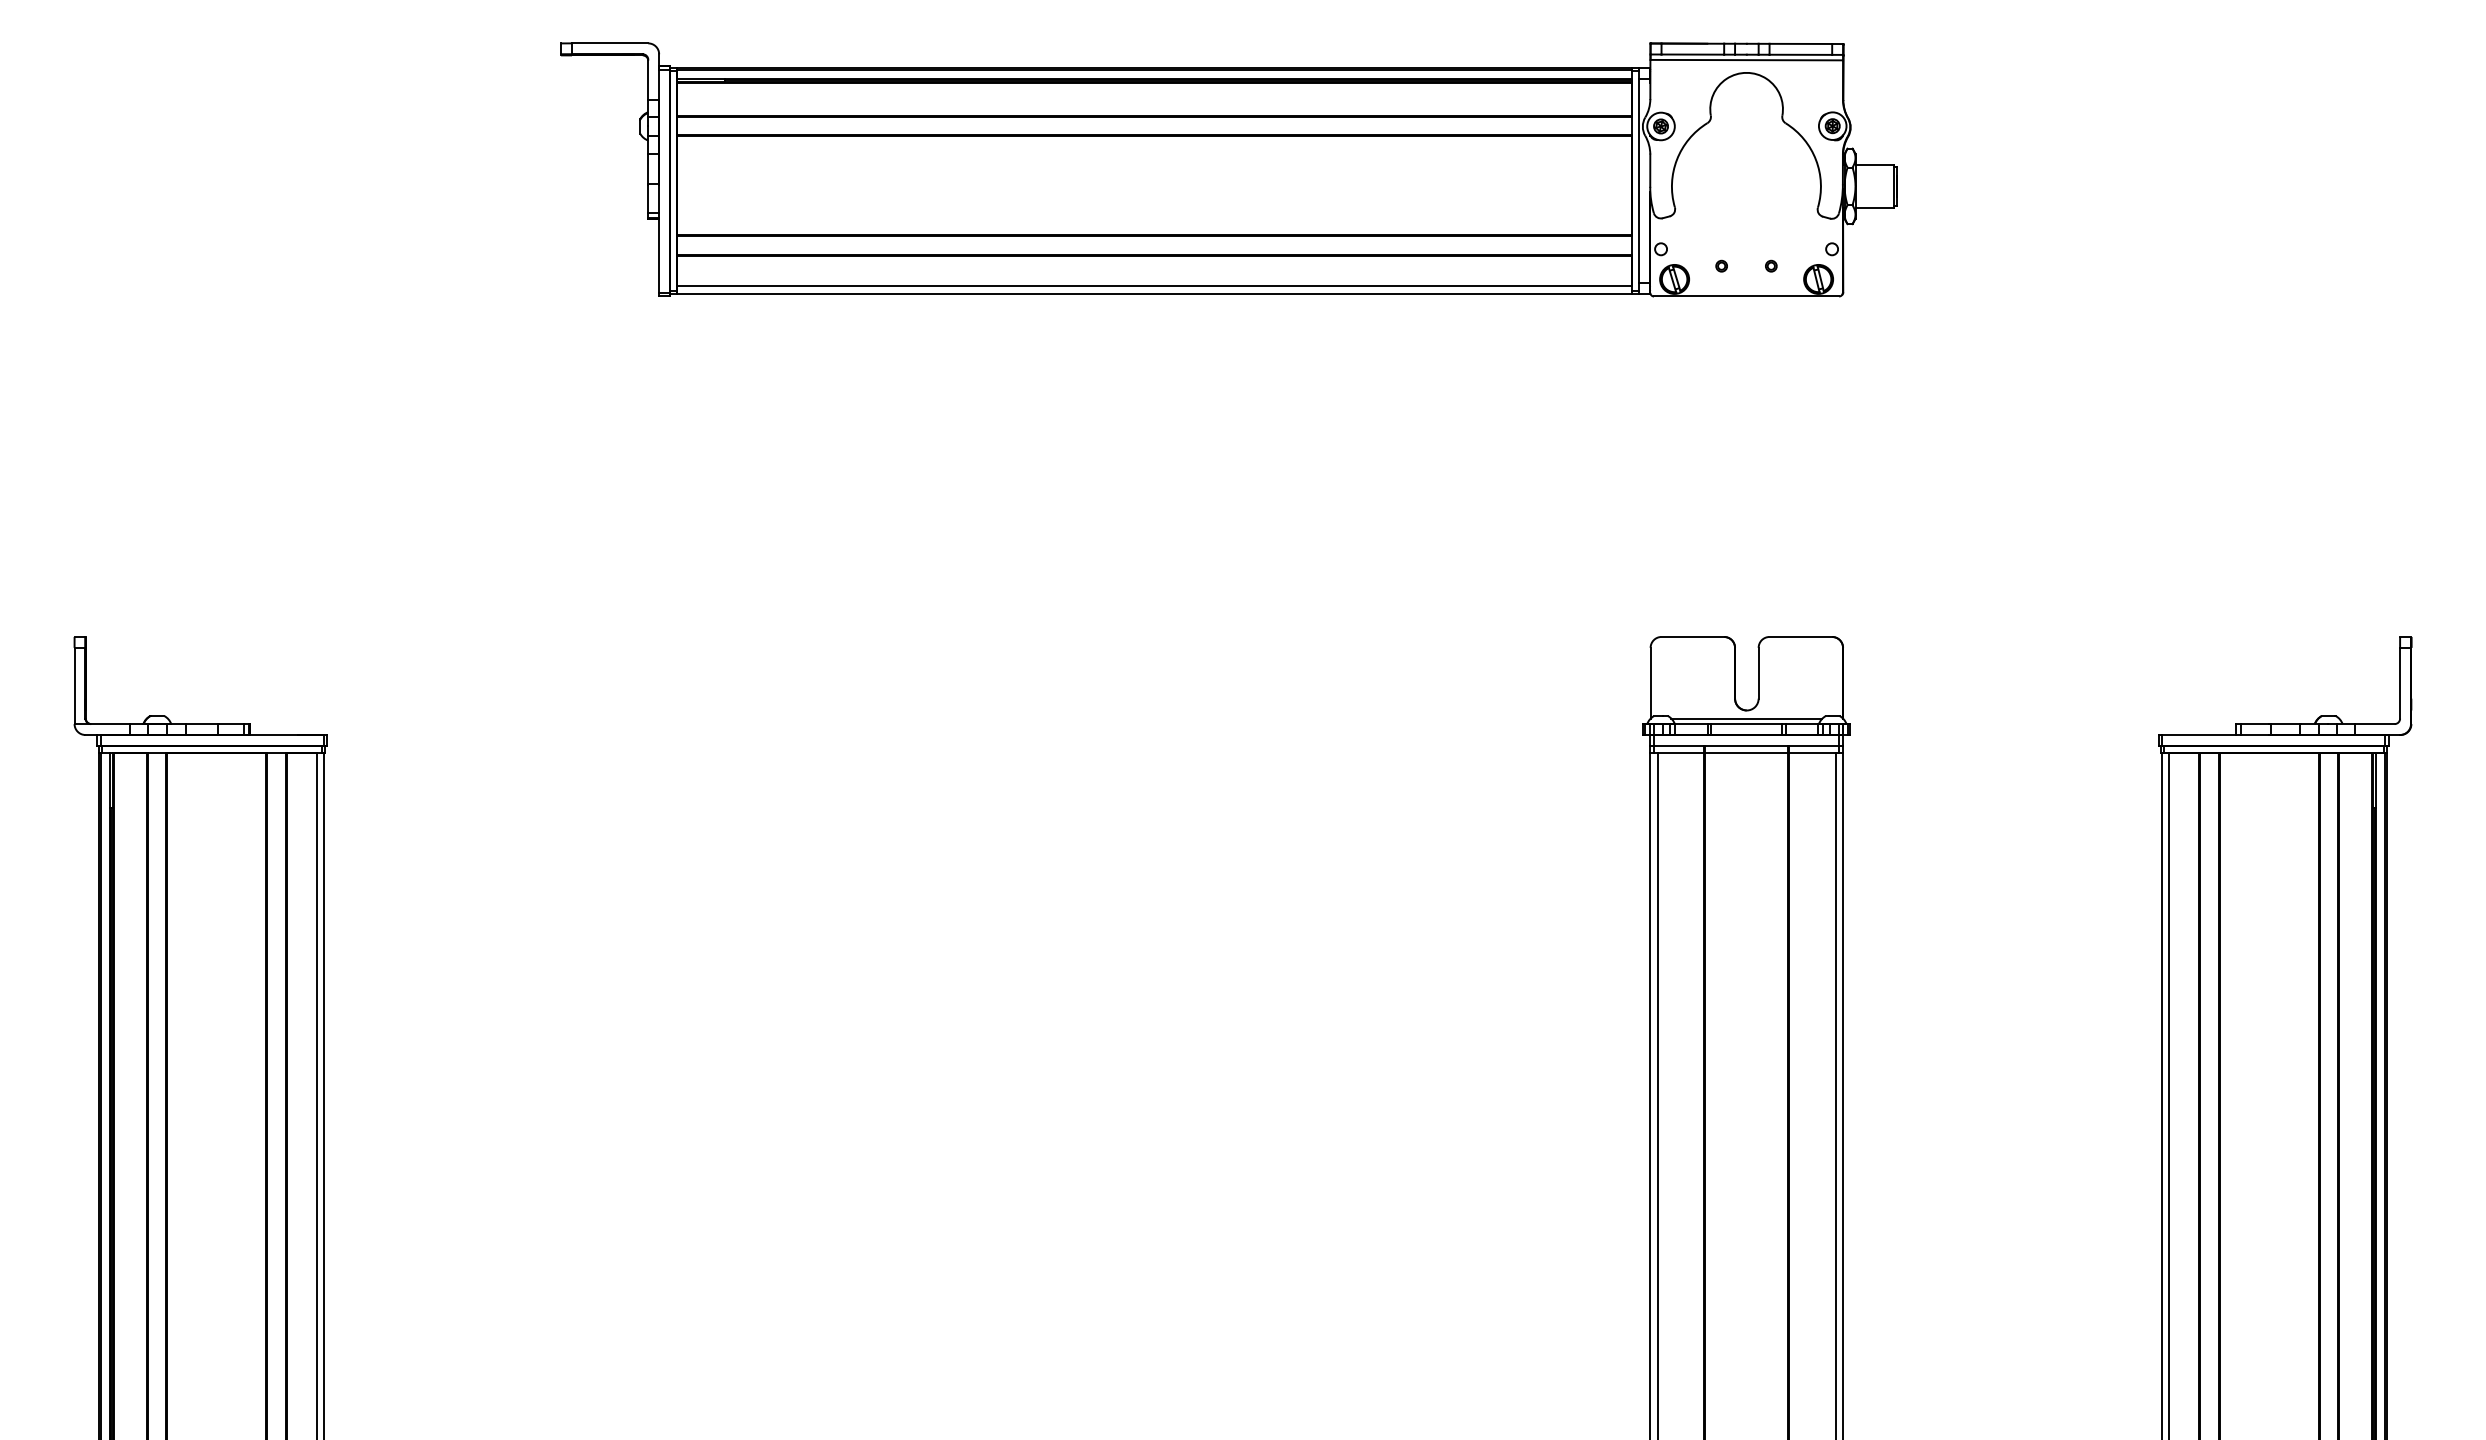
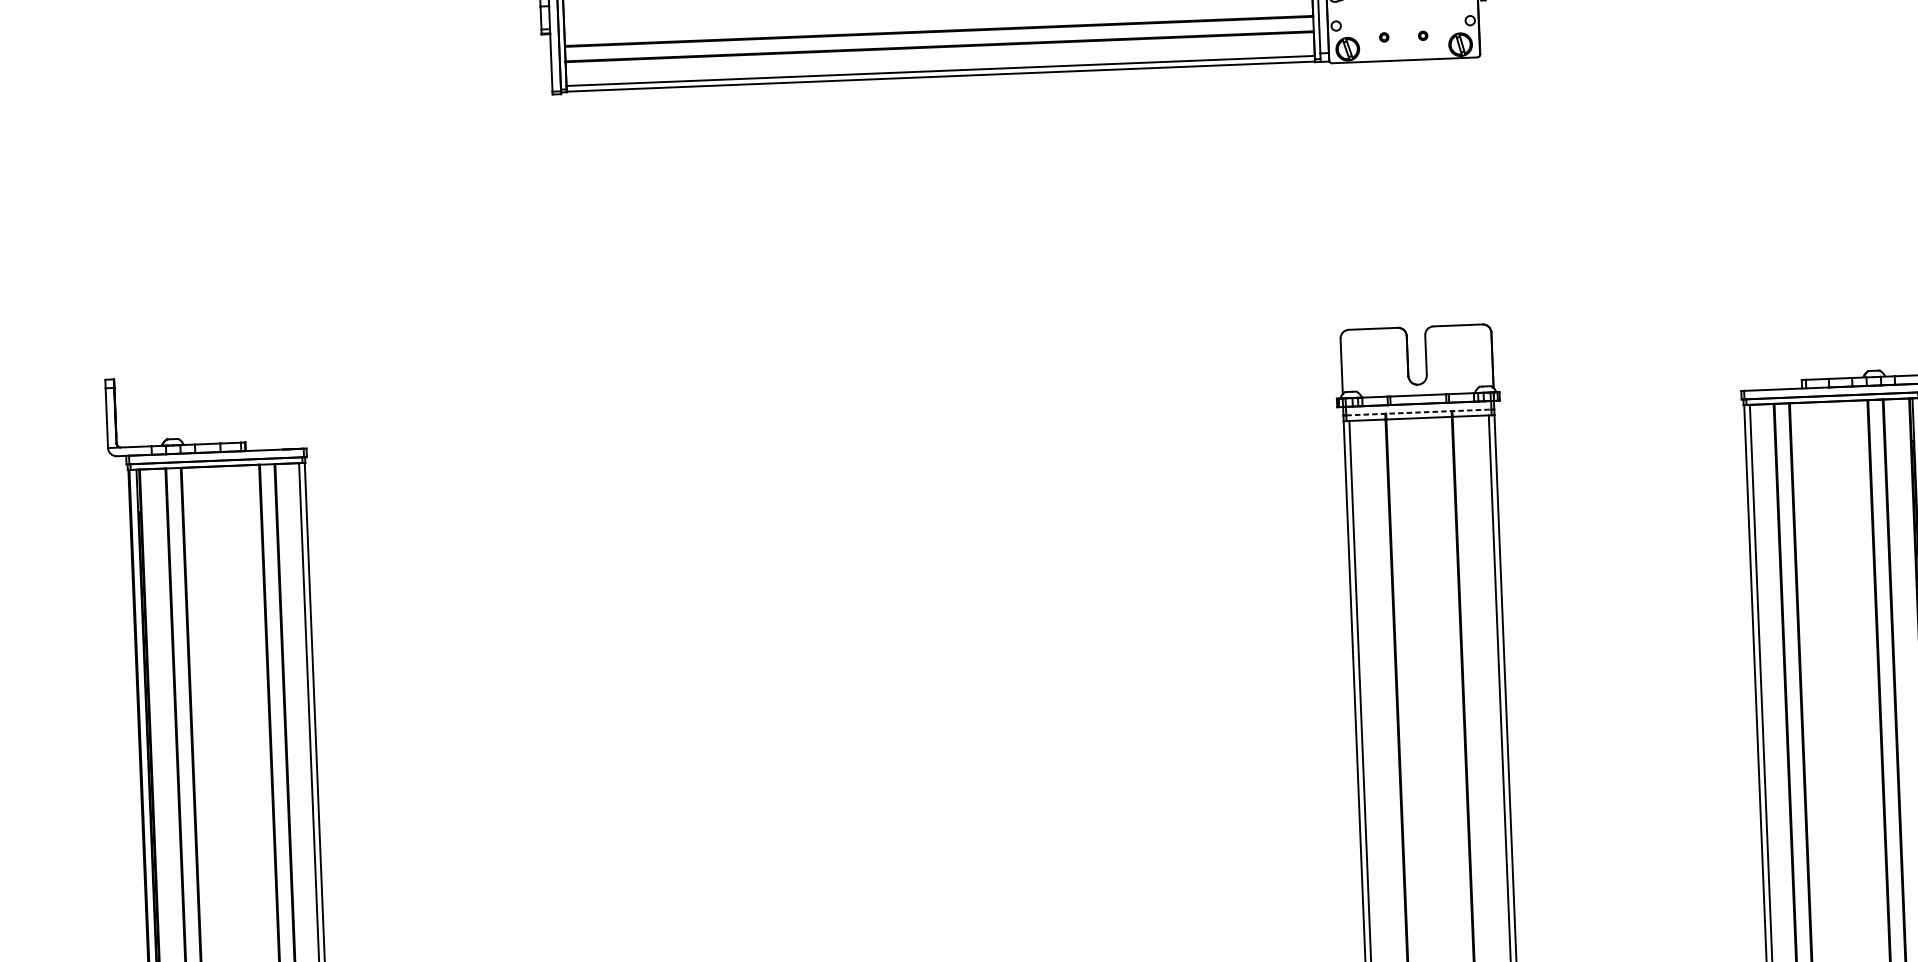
line: (1746, 718) -> (1417, 391), removed
line: (1746, 745) -> (1418, 412), solid -> dashed

